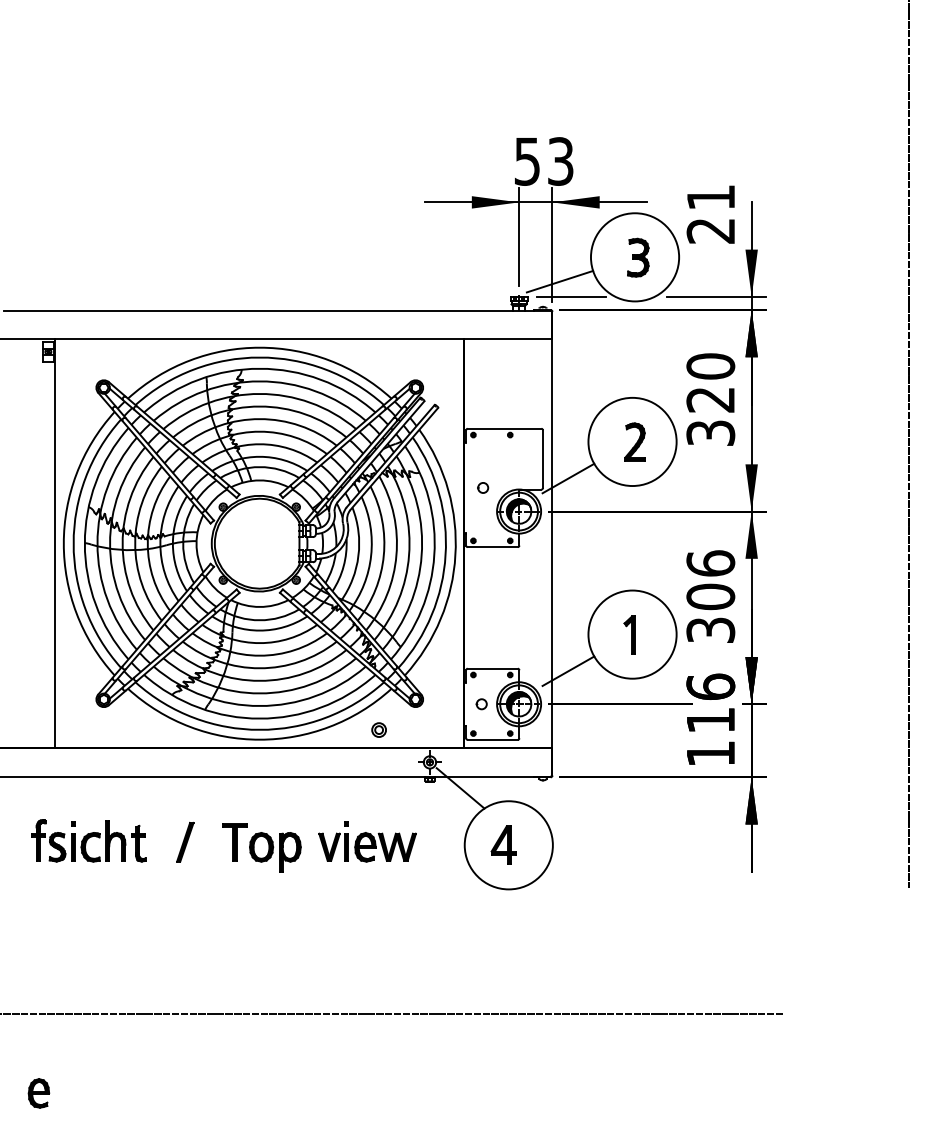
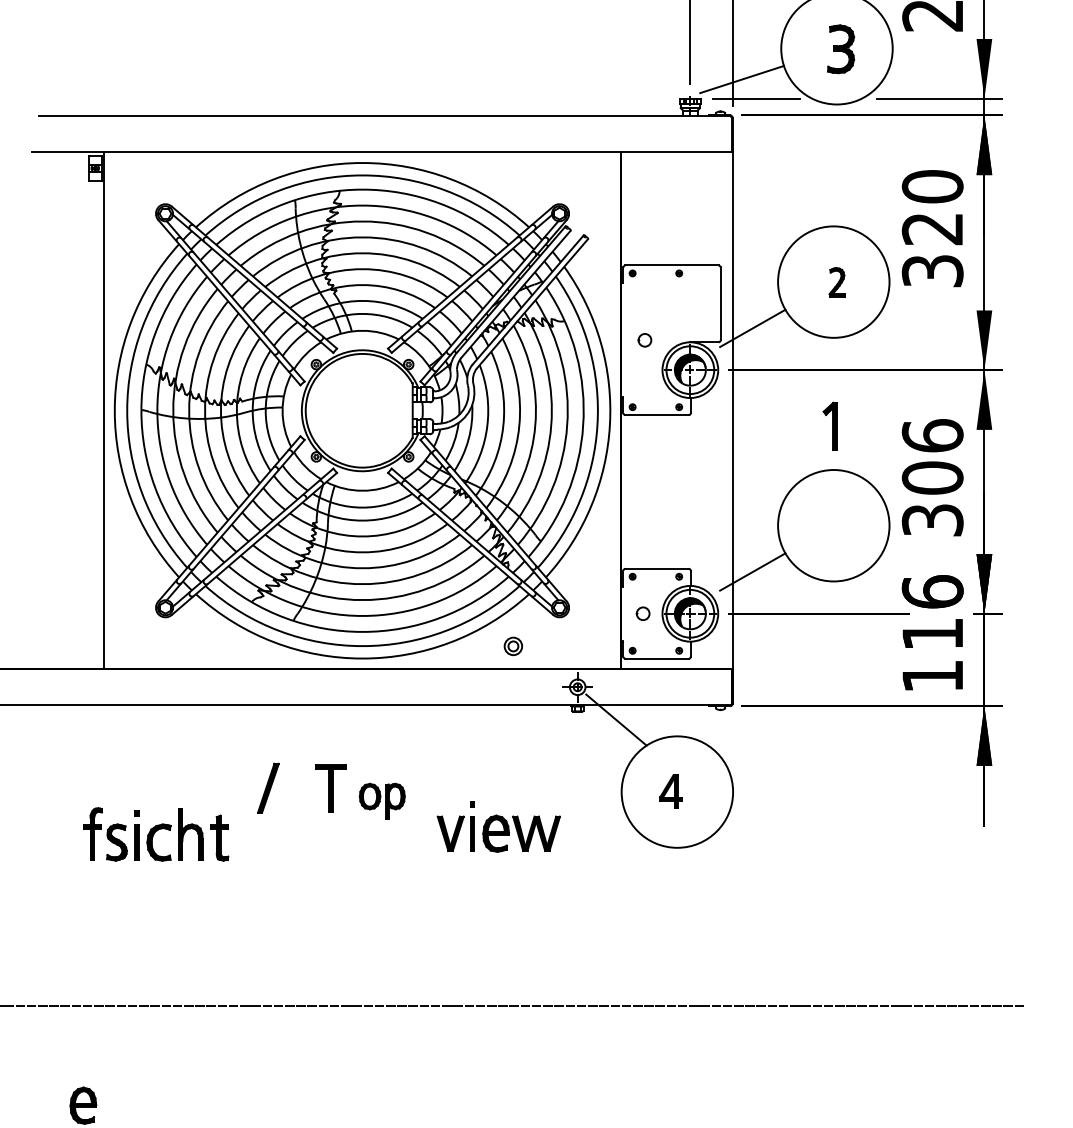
part: (634, 441) -> (836, 281), size x0.6
part: (629, 634) -> (829, 425), moved
part: (88, 840) -> (156, 834), moved
part: (367, 841) -> (498, 826), moved
part: (503, 844) -> (670, 791), size x0.7
part: (275, 852) -> (382, 801), size x0.7

